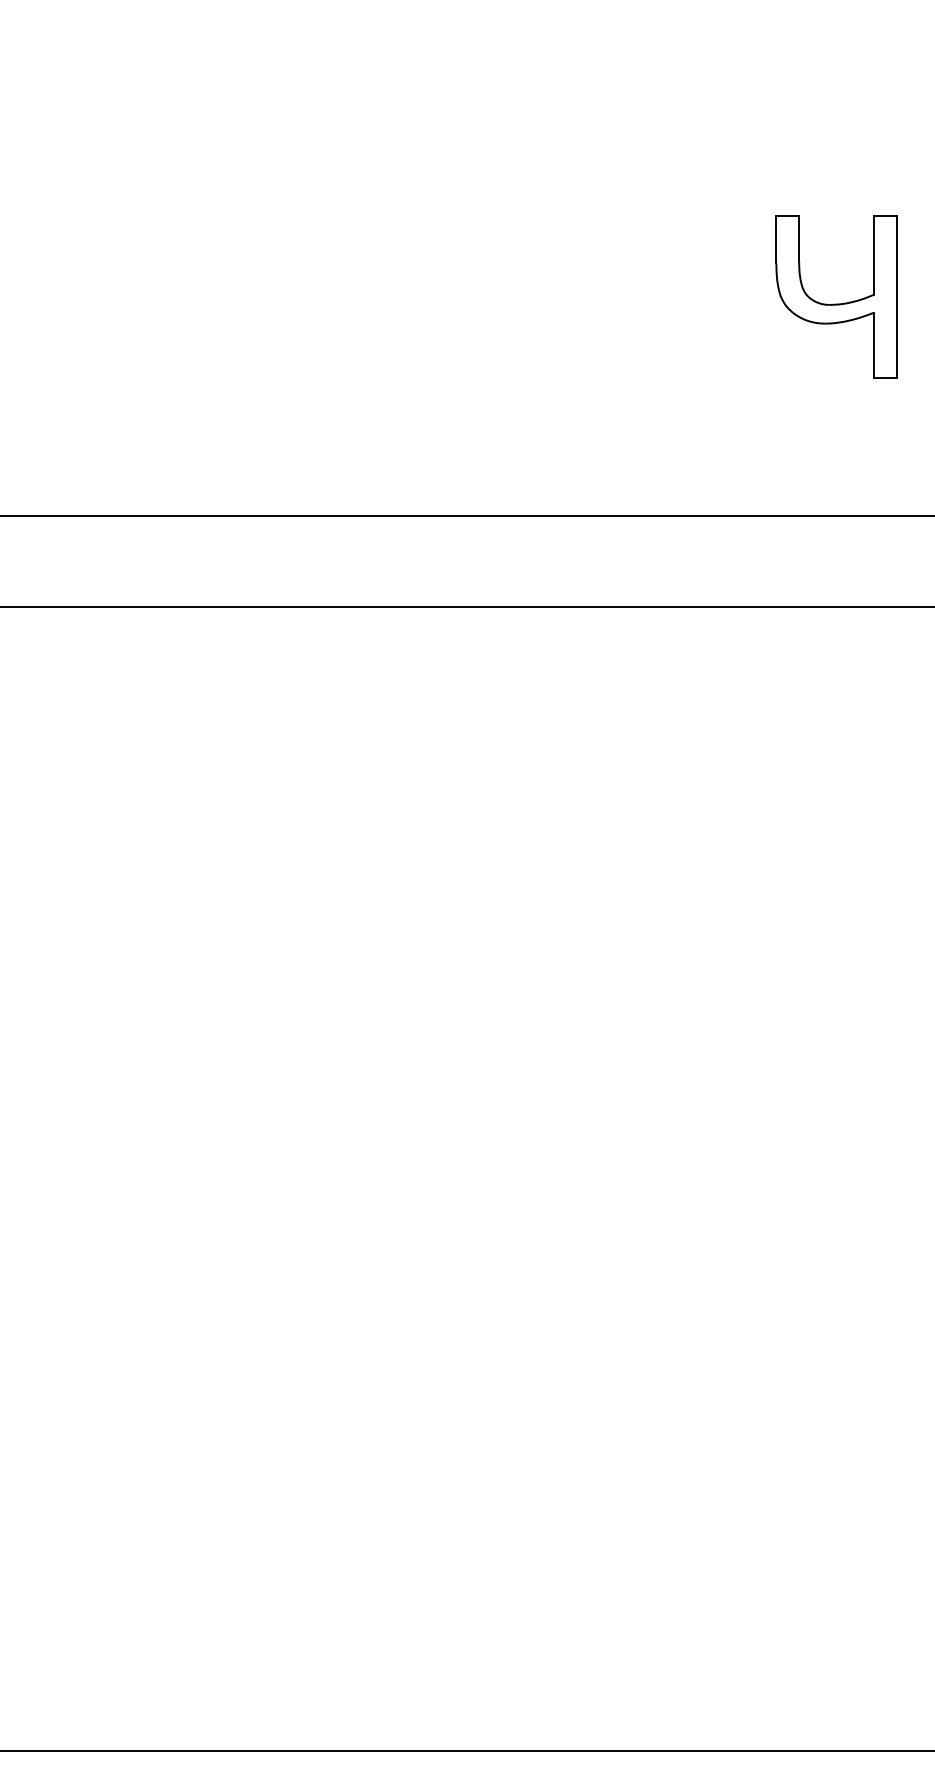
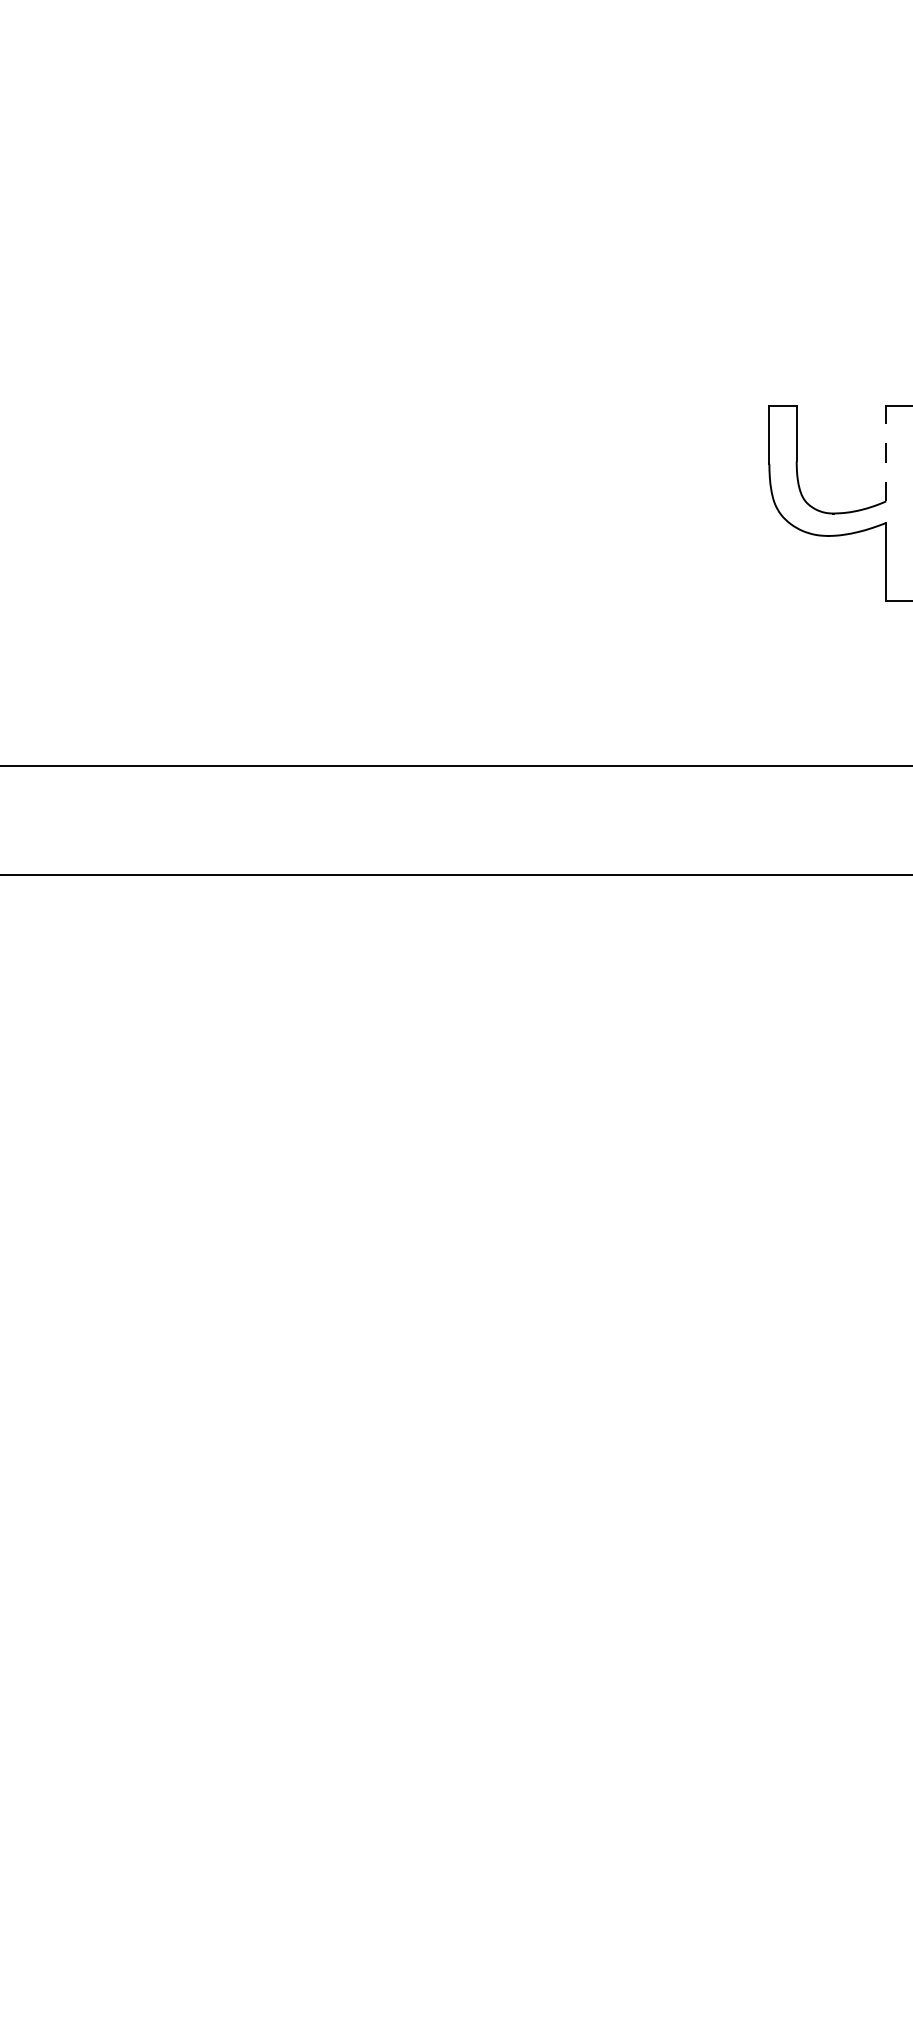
line: (873, 255) -> (885, 454), solid -> dashed

